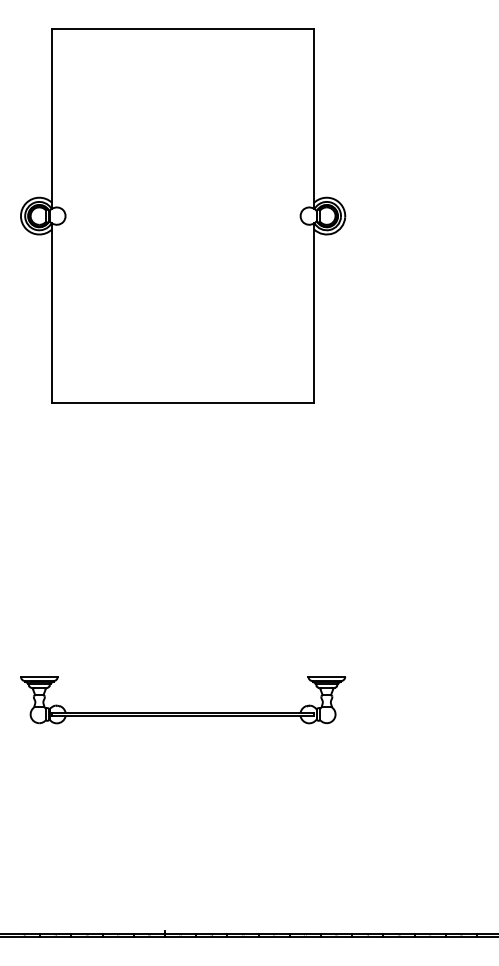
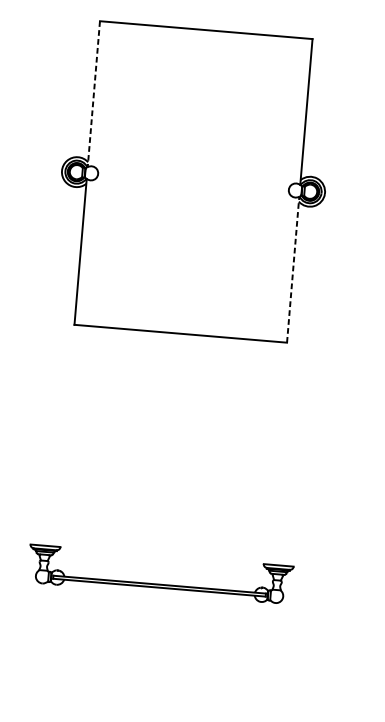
line: (52, 118) -> (94, 93), solid -> dashed
line: (314, 313) -> (293, 269), solid -> dashed

